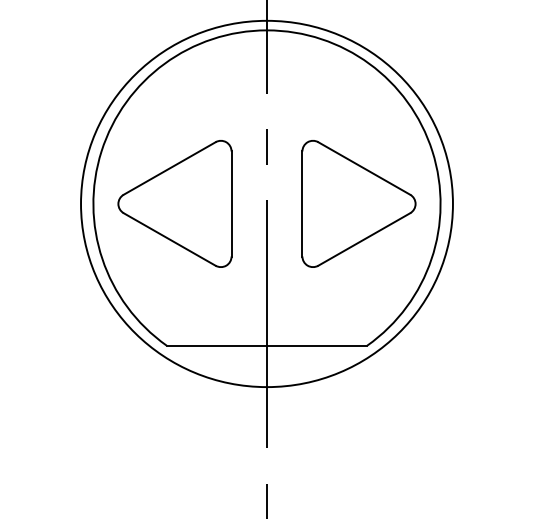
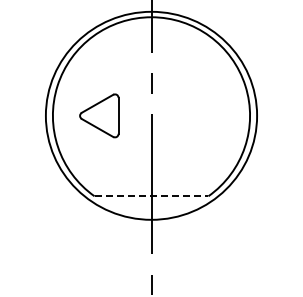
part: (175, 203) -> (99, 115), size x0.6
part: (358, 203) -> (203, 115), removed
line: (267, 346) -> (151, 196), solid -> dashed

